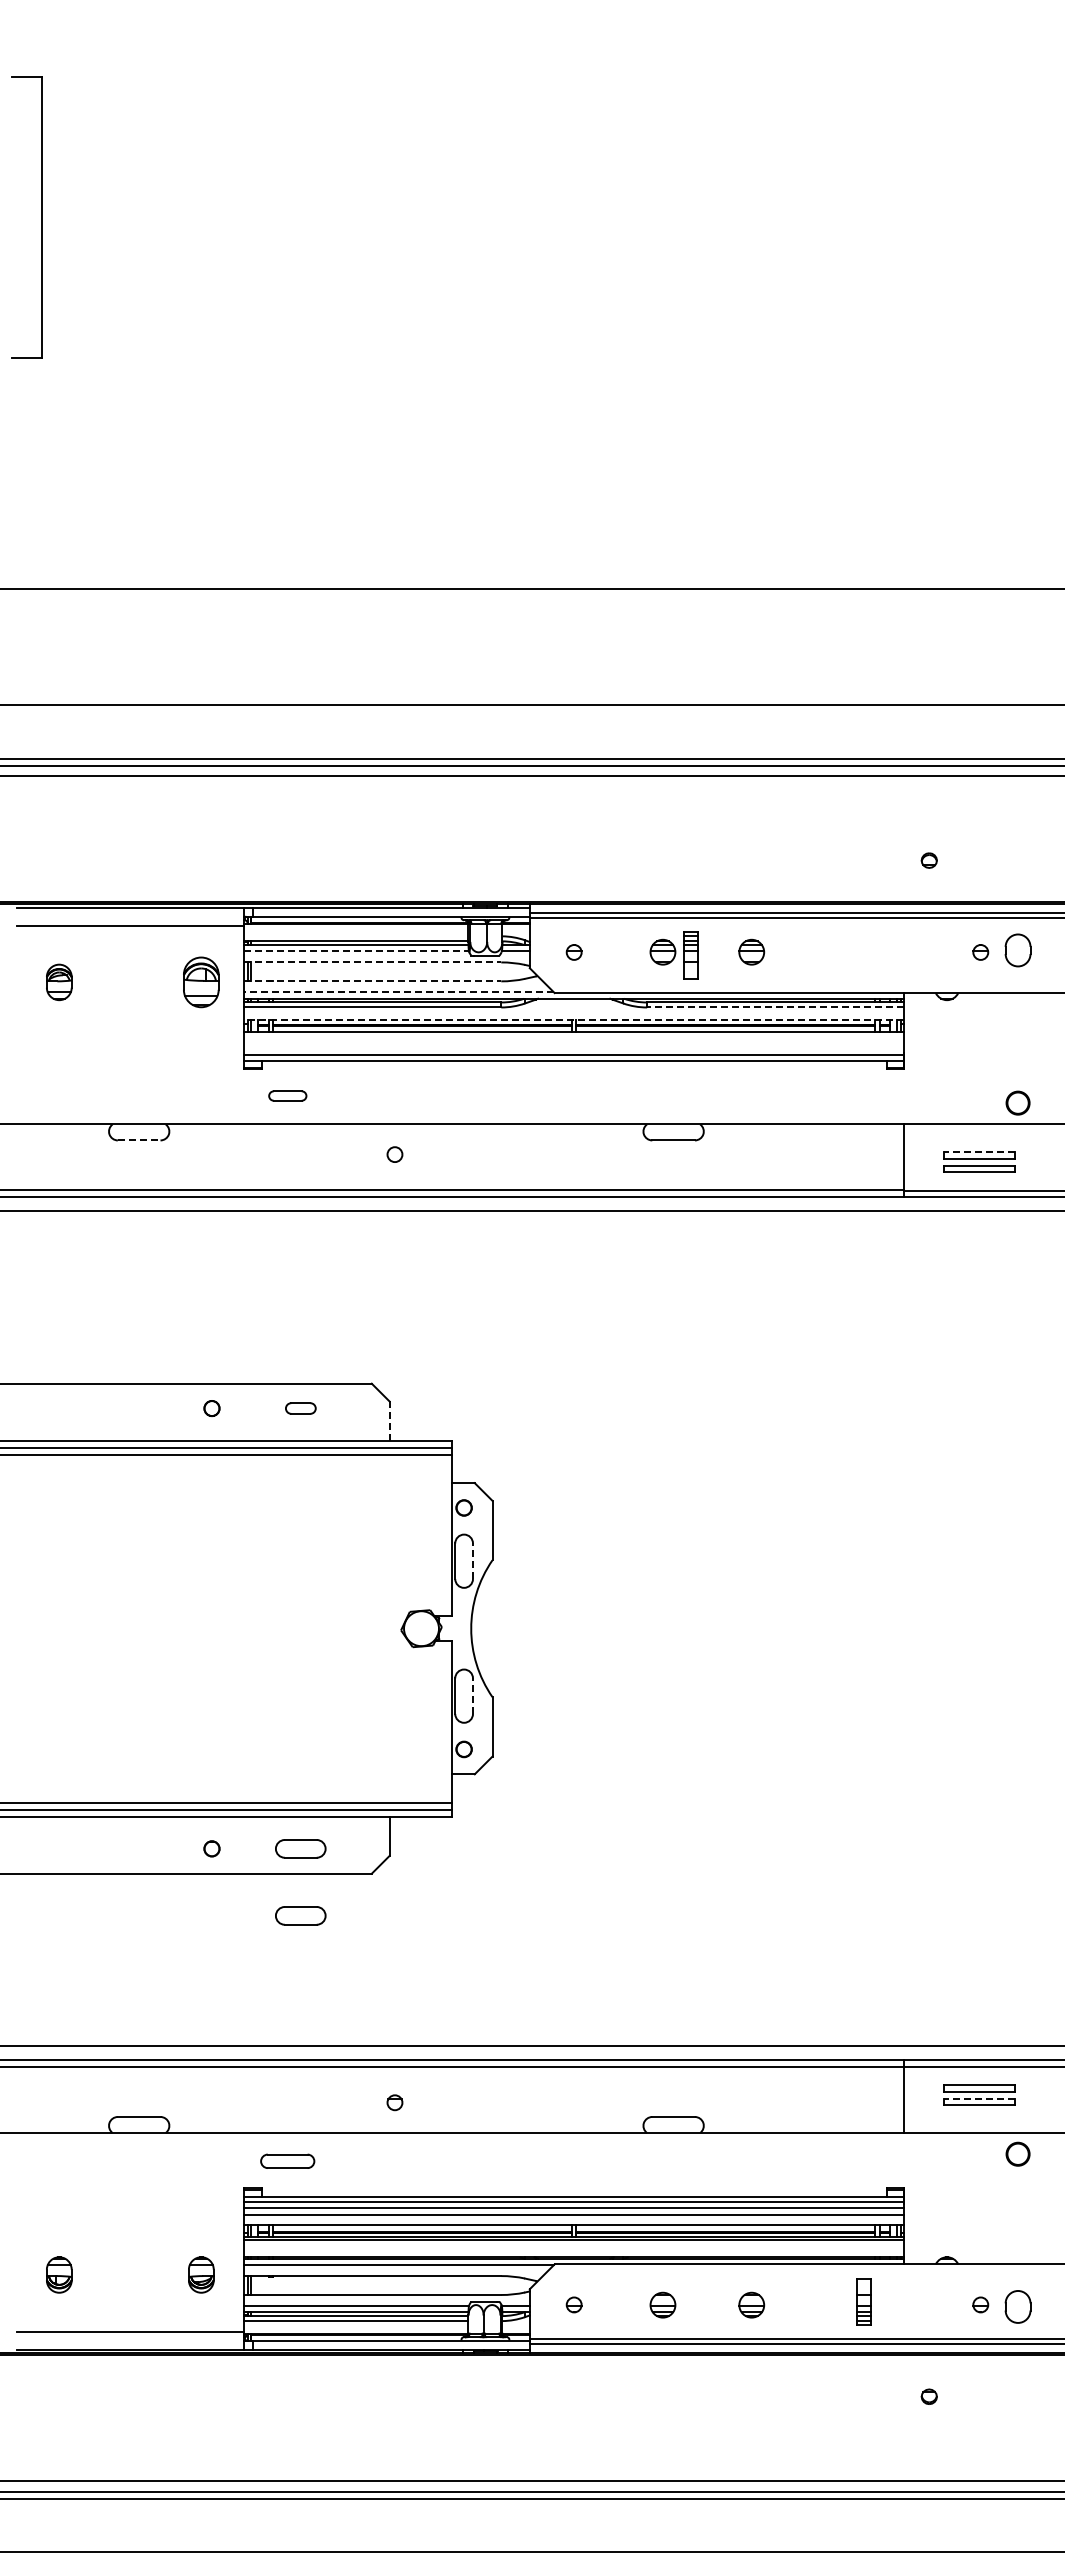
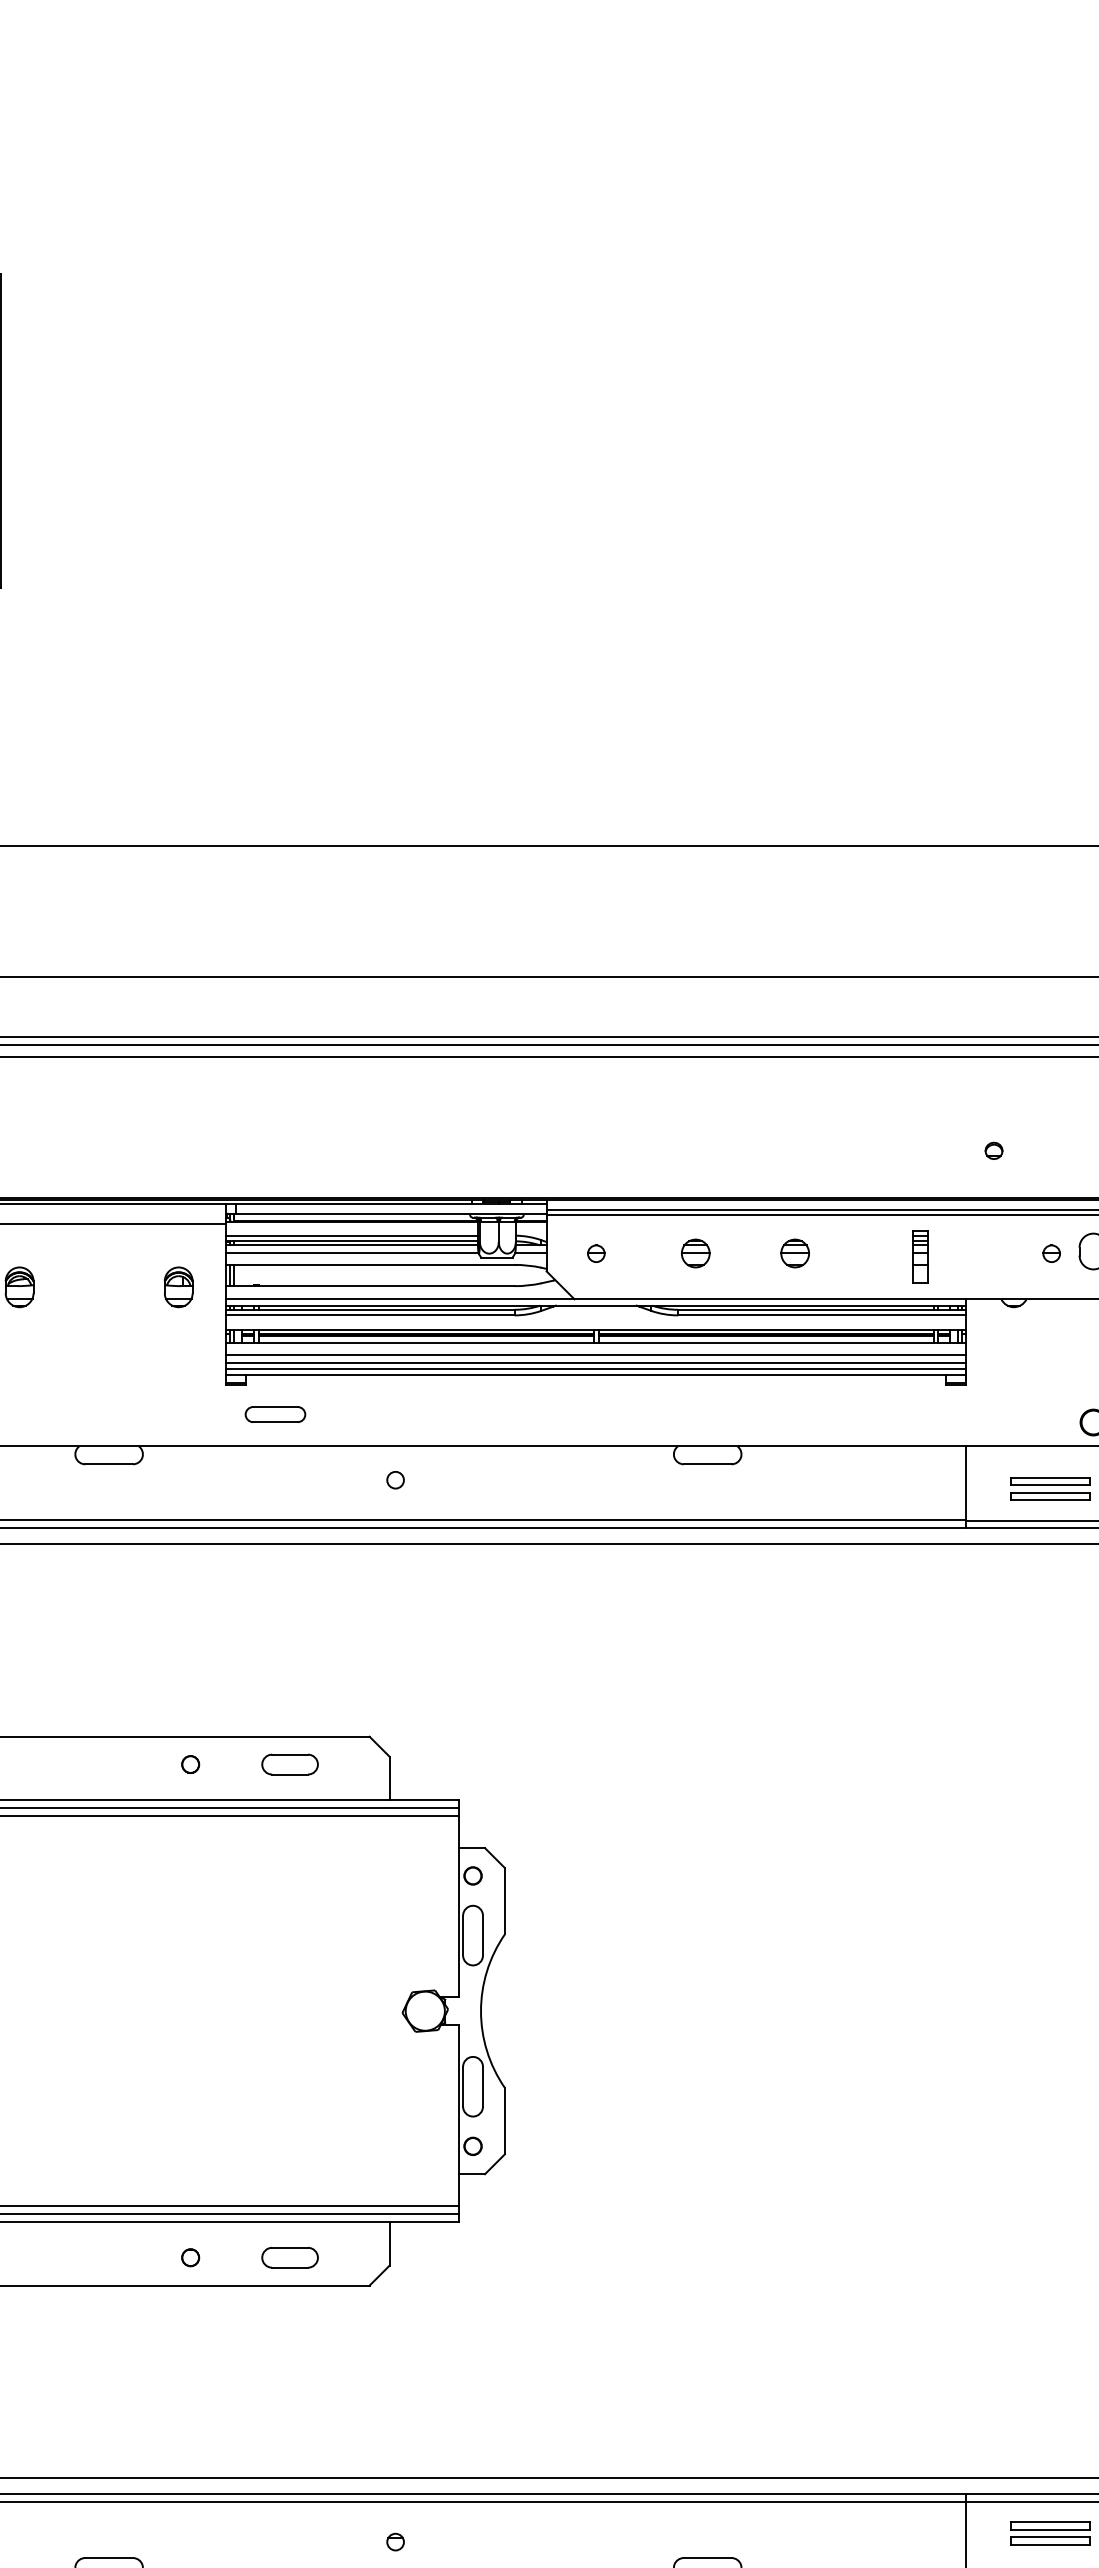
line: (355, 936) -> (351, 1235), added
line: (356, 951) -> (352, 1252), dashed -> solid
part: (690, 955) -> (920, 1257), moved
line: (372, 962) -> (370, 1265), dashed -> solid
line: (372, 981) -> (370, 1286), dashed -> solid
part: (201, 982) -> (178, 1287), size x0.71
line: (398, 992) -> (399, 1298), dashed -> solid
line: (775, 1007) -> (821, 1315), dashed -> solid
line: (573, 1020) -> (595, 1329), dashed -> solid
line: (573, 1042) -> (595, 1354), added
line: (573, 1049) -> (595, 1362), added
part: (287, 1095) -> (275, 1413), size x1.43
line: (139, 1140) -> (109, 1464), dashed -> solid
line: (979, 1152) -> (1050, 1477), dashed -> solid
part: (300, 1408) -> (289, 1764), size x1.67
line: (389, 1420) -> (389, 1777), dashed -> solid
line: (473, 1561) -> (483, 1935), dashed -> solid
line: (473, 1696) -> (483, 2087), dashed -> solid
part: (300, 1915) -> (289, 2332), removed
line: (979, 2098) -> (1050, 2537), dashed -> solid

